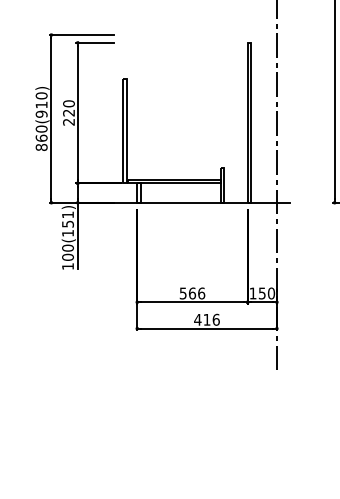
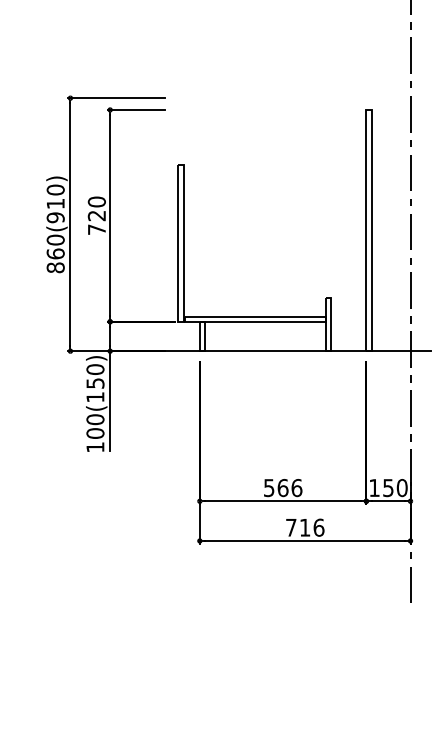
text: (68, 121) -> (96, 228), 220 -> 720
text: (67, 214) -> (94, 368), 100(151) -> 100(150)
text: (197, 319) -> (290, 527), 416 -> 716

